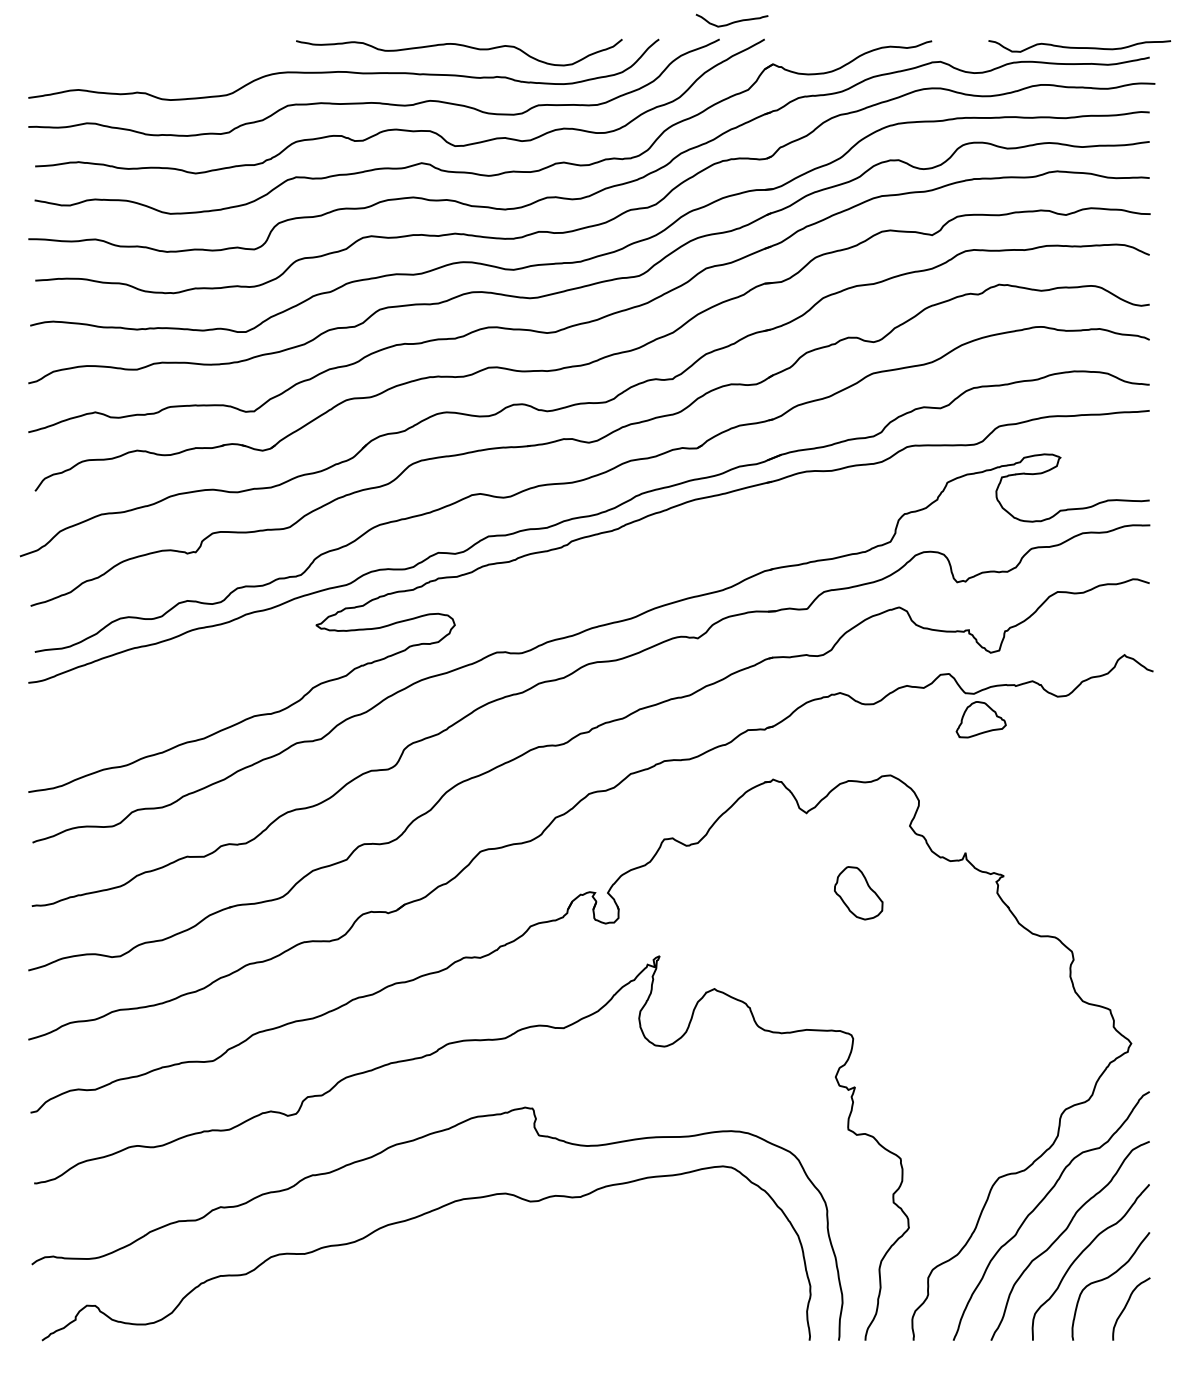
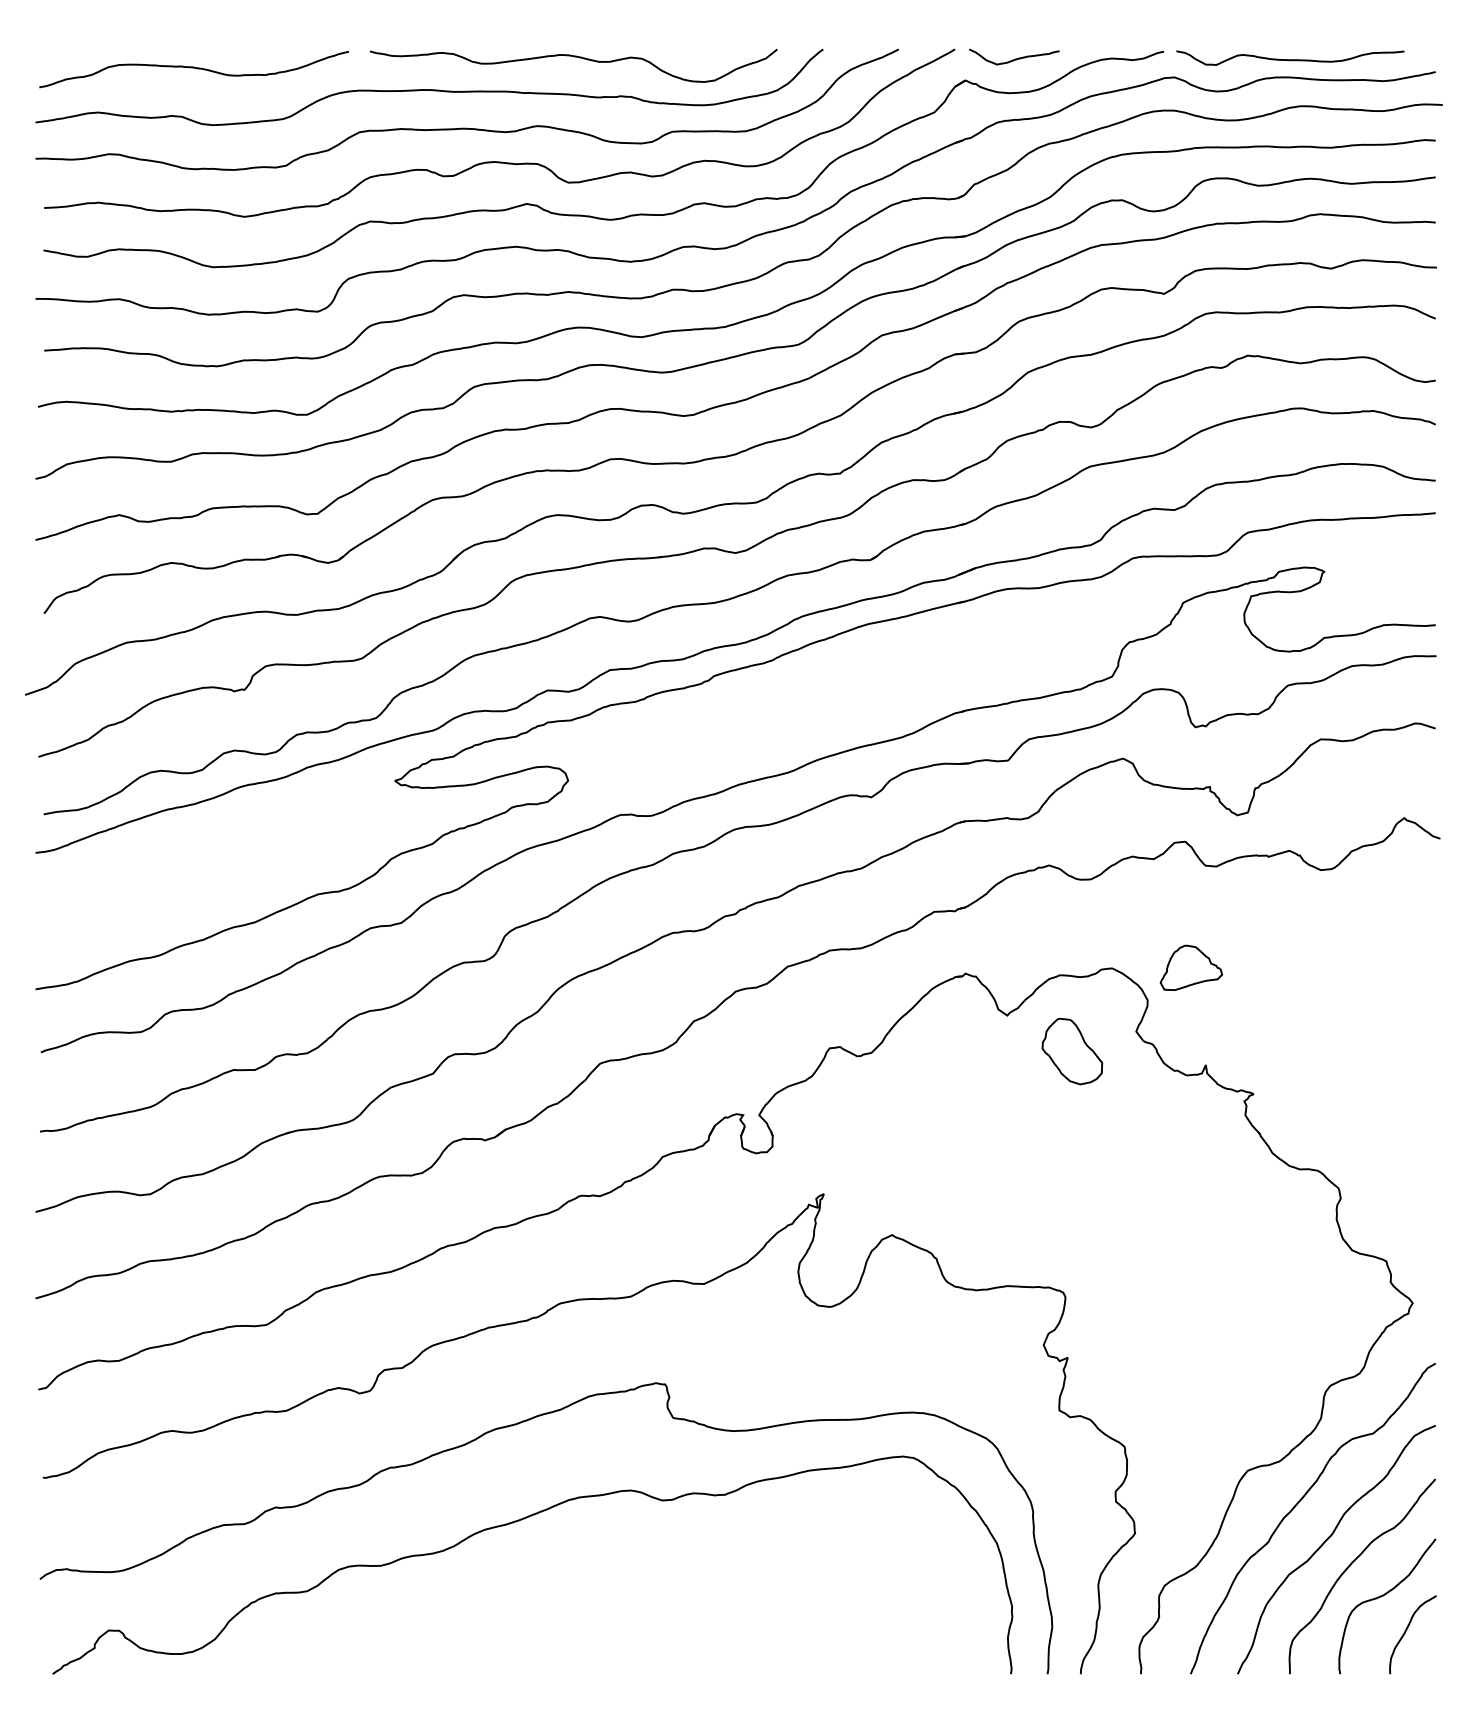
curve: (733, 21) -> (1015, 58), moved
curve: (1079, 47) -> (1290, 59), moved
curve: (155, 54) -> (194, 68), added
part: (980, 719) -> (1190, 967), moved
part: (858, 893) -> (1072, 1051), moved

